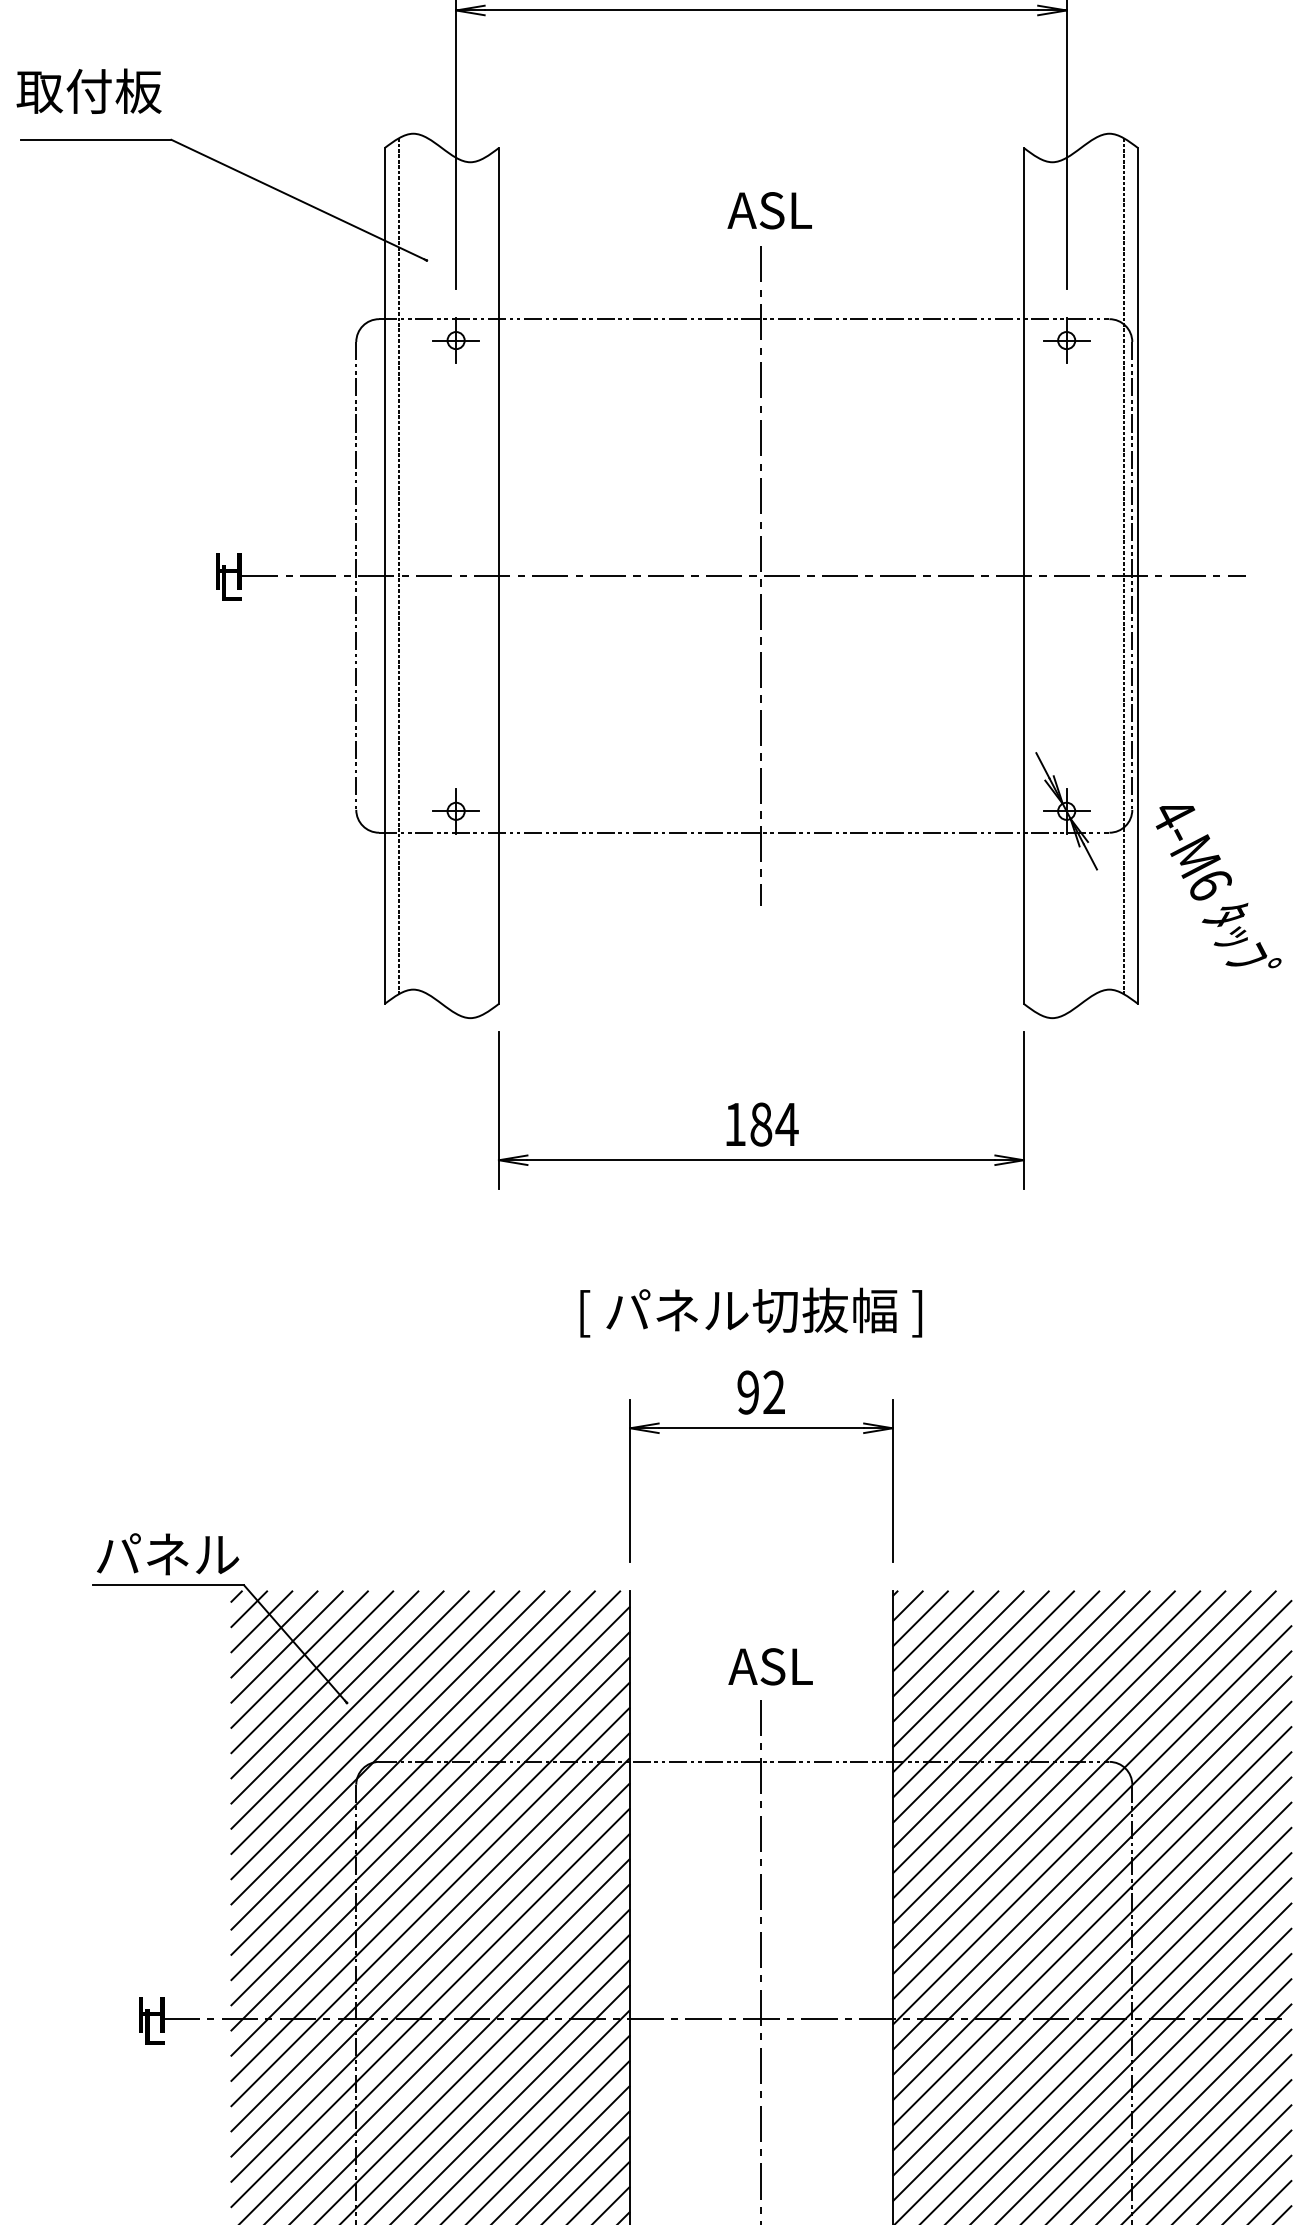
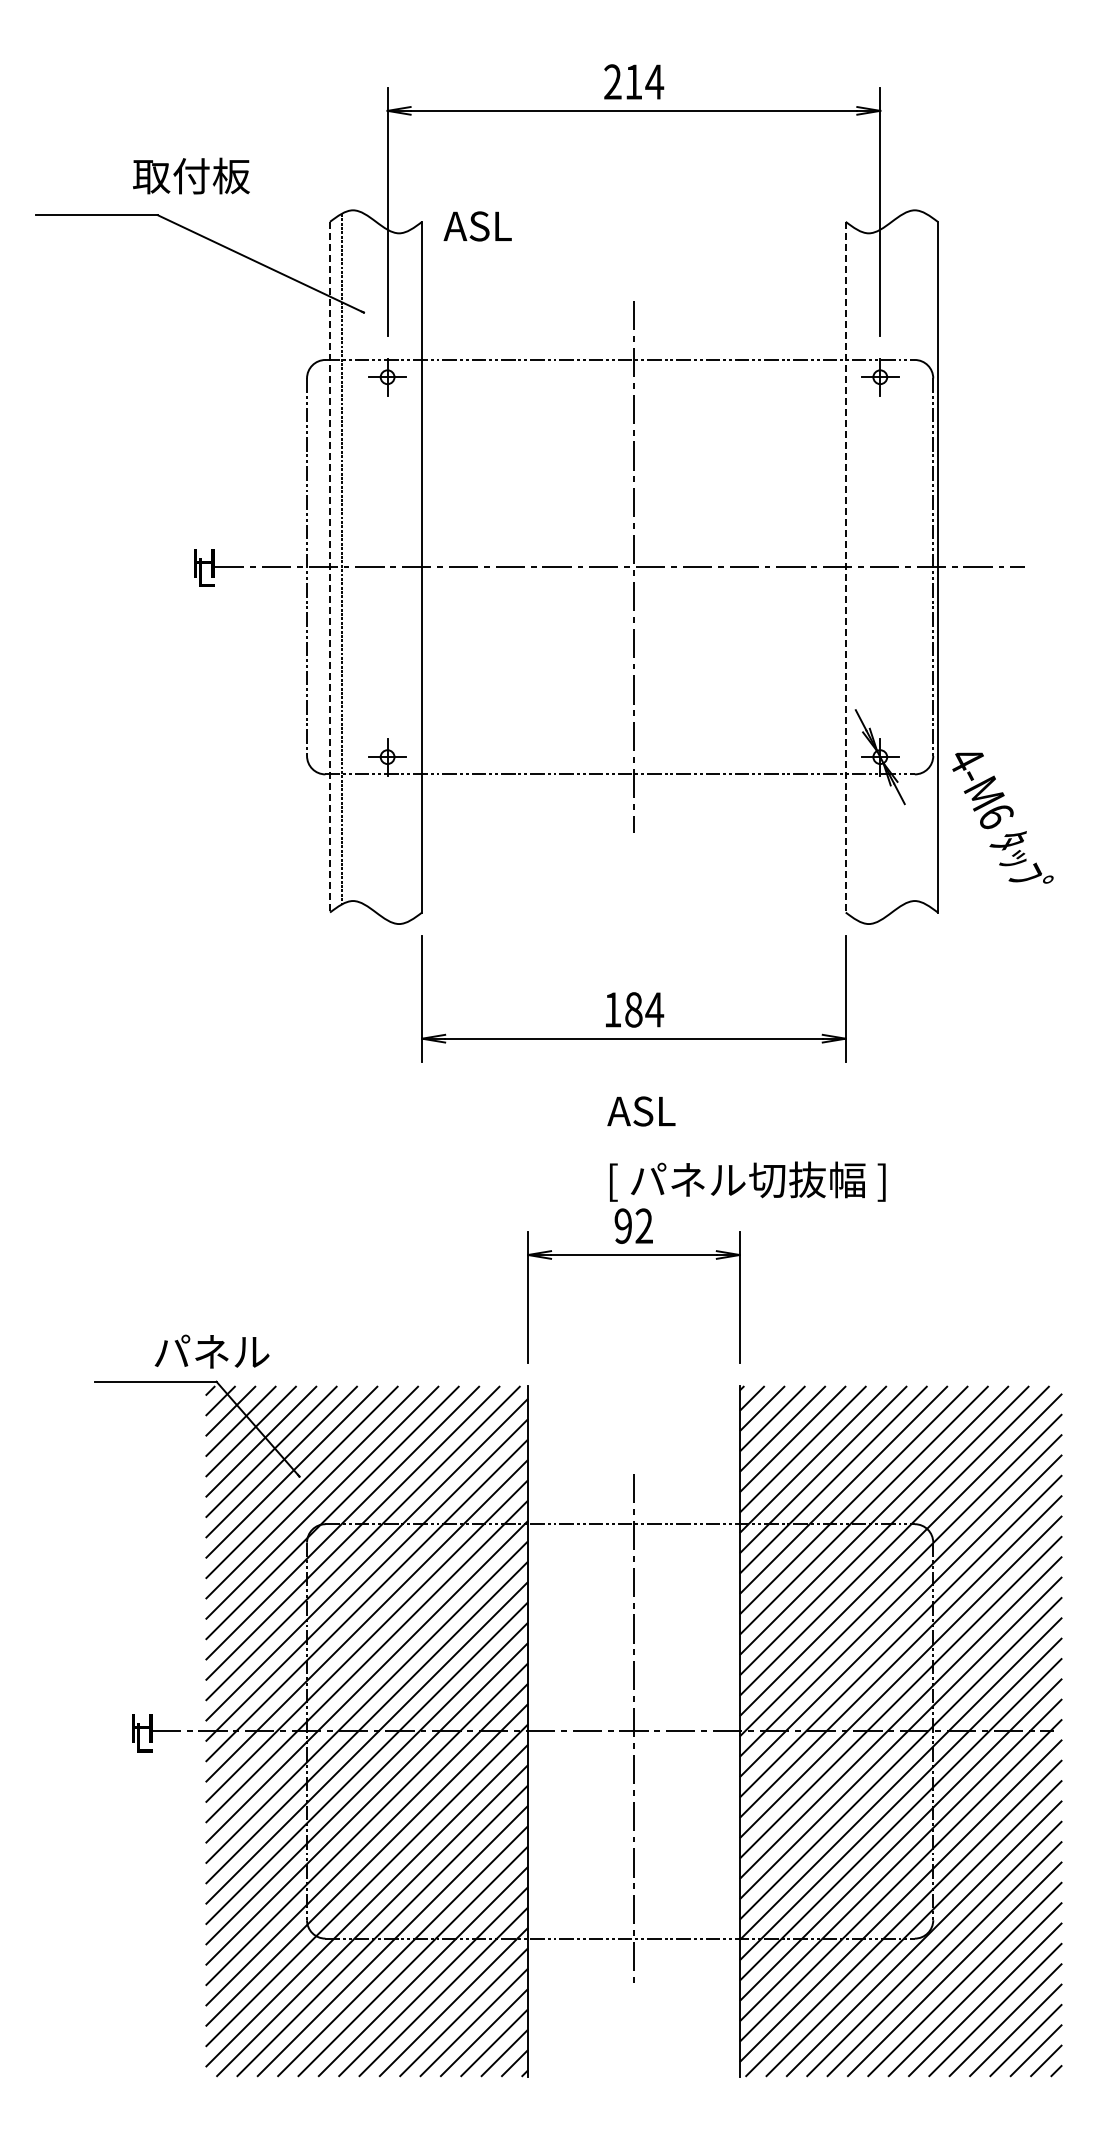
text: (89, 90) -> (191, 175), moved
text: (769, 210) -> (477, 226), moved
line: (1123, 565) -> (926, 558), removed
line: (385, 576) -> (330, 567), solid -> dashed
line: (1023, 576) -> (845, 567), solid -> dashed
text: (750, 1312) -> (747, 1181), moved
text: (167, 1554) -> (211, 1351), moved
text: (770, 1666) -> (641, 1111), moved

